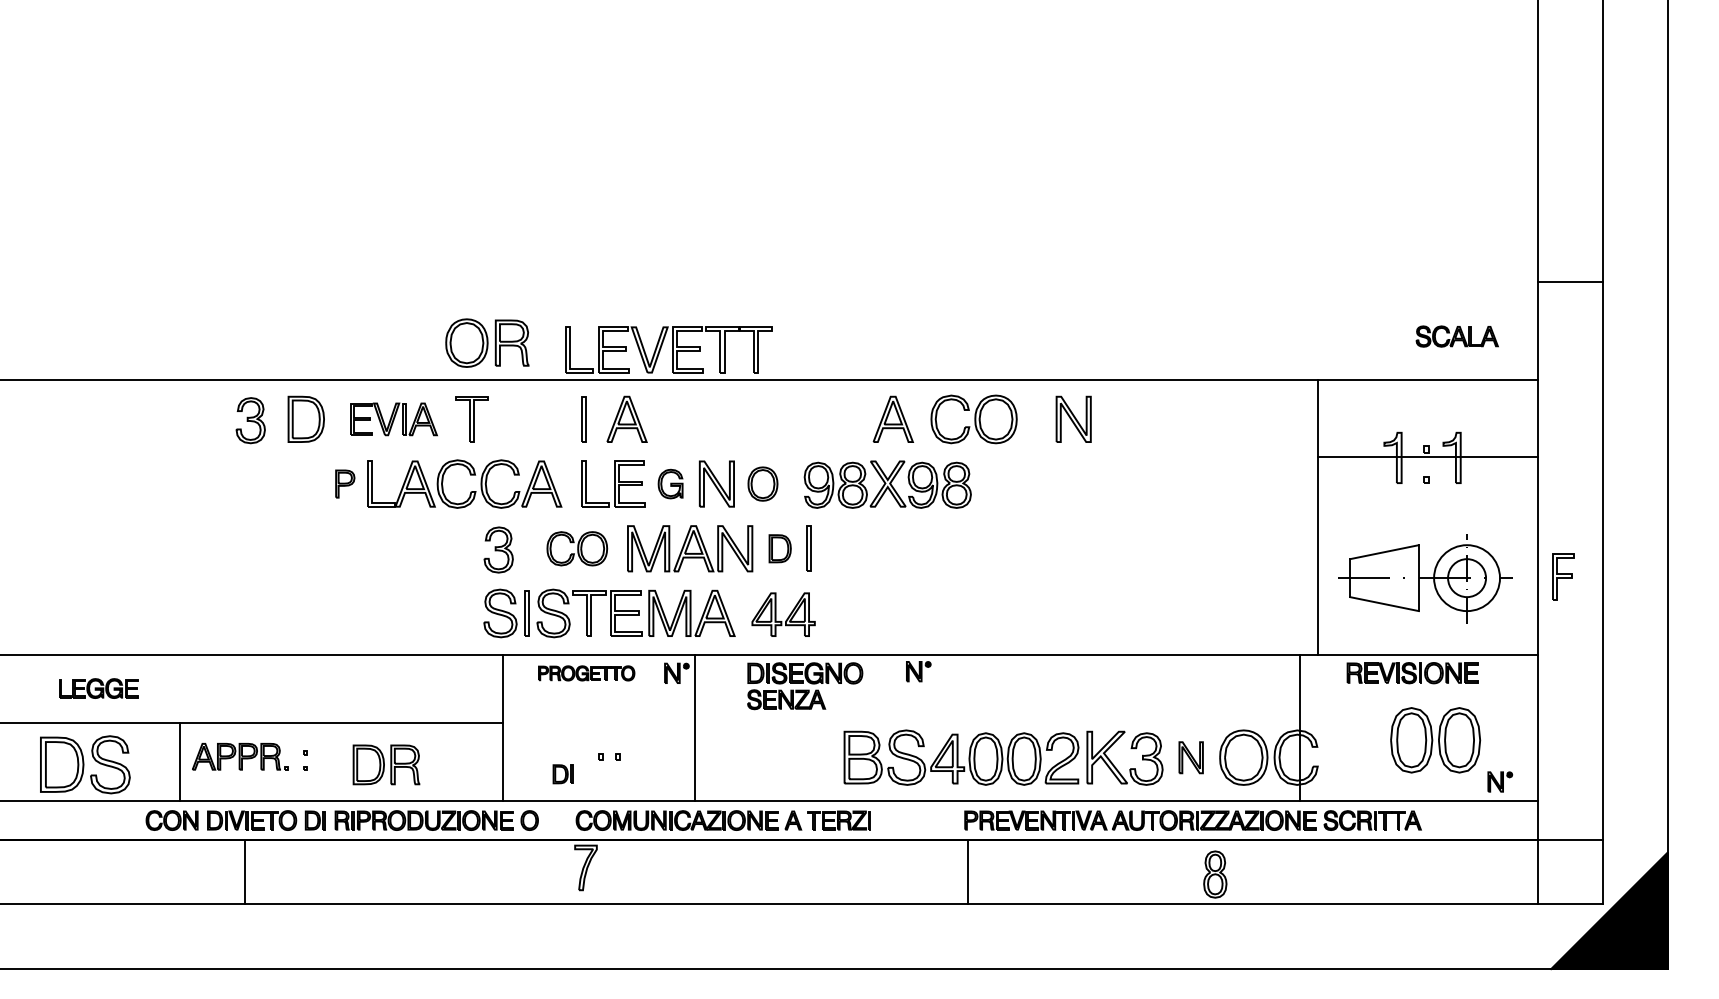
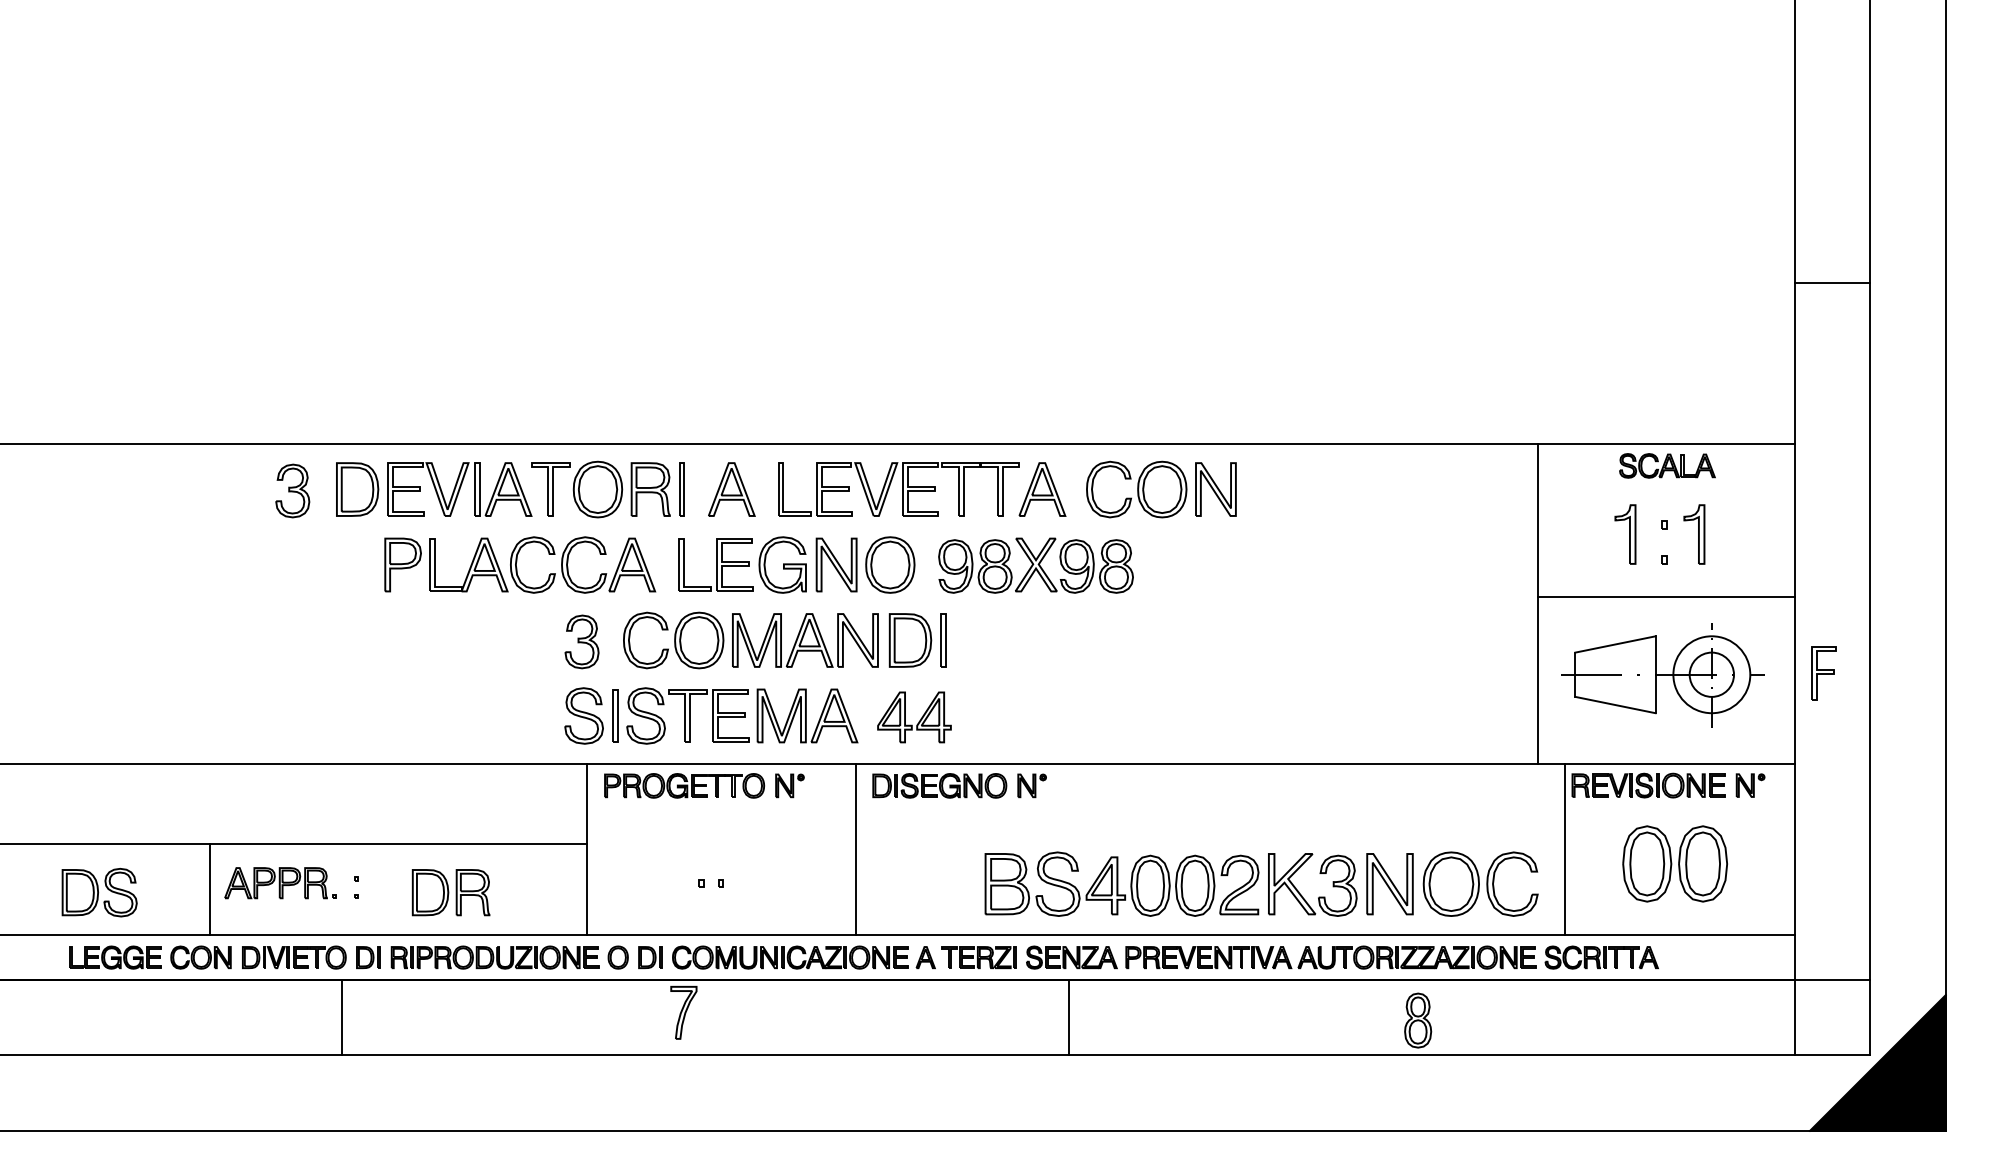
line: (1570, 282) -> (1832, 283), moved
part: (1457, 336) -> (1667, 465), moved
part: (487, 343) -> (621, 489), moved
part: (668, 349) -> (898, 489), moved
part: (393, 419) -> (459, 489), size x1.43
part: (1073, 419) -> (1215, 489), moved
line: (1428, 457) -> (1666, 596), moved
part: (344, 483) -> (402, 564), size x1.67
part: (670, 483) -> (782, 564), size x1.67
part: (763, 483) -> (890, 564), size x1.43
part: (577, 548) -> (673, 640), size x1.43
part: (780, 548) -> (910, 640), size x1.67
part: (918, 671) -> (1031, 785), moved
part: (586, 673) -> (684, 785), size x1.43
part: (98, 688) -> (115, 957), moved
part: (786, 699) -> (1071, 957), moved
line: (694, 727) -> (855, 849), moved
line: (1299, 727) -> (1565, 849), moved
part: (1190, 757) -> (1389, 884), size x1.67
part: (85, 764) -> (99, 892), size x0.71
part: (563, 774) -> (650, 957), moved
part: (1500, 781) -> (1750, 785), moved
line: (245, 871) -> (342, 1017), moved
line: (967, 871) -> (1068, 1017), moved

